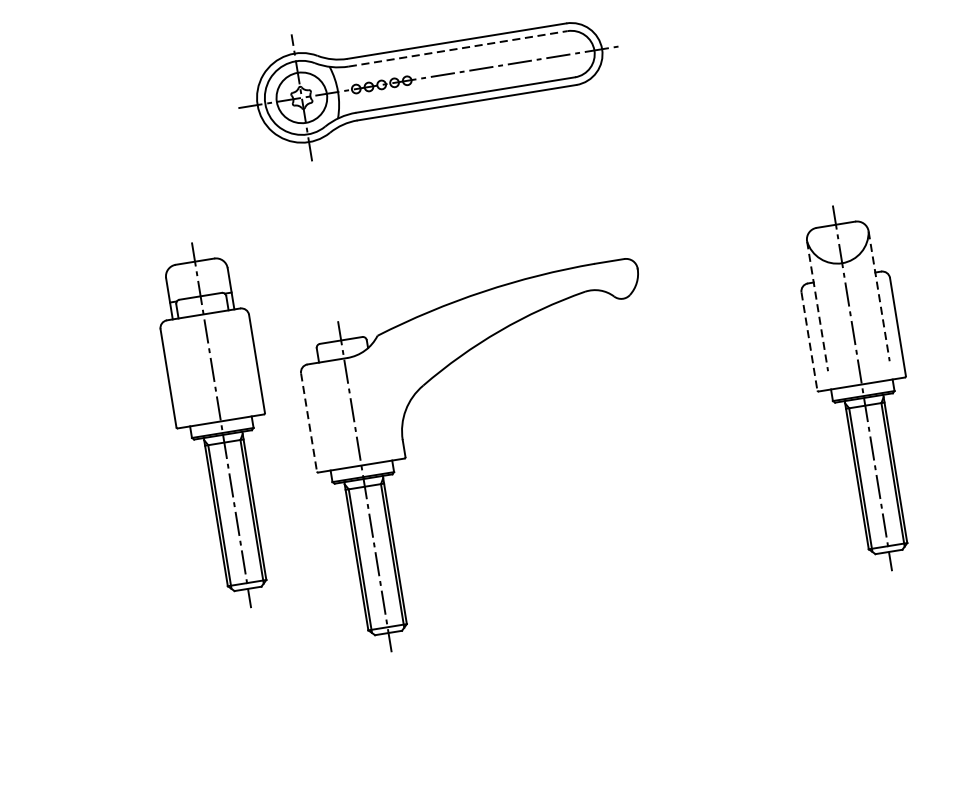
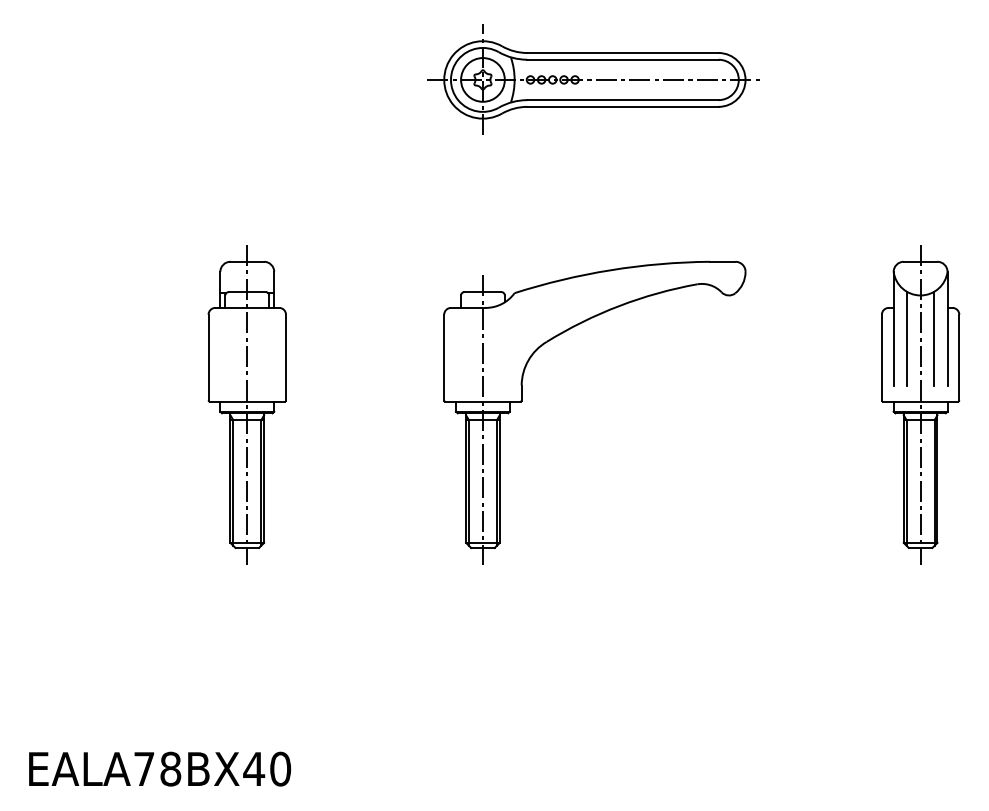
line: (457, 48) -> (622, 59), dashed -> solid
line: (879, 296) -> (947, 328), dashed -> solid
line: (817, 306) -> (893, 328), dashed -> solid
line: (866, 309) -> (934, 338), added
line: (835, 314) -> (907, 338), added
line: (808, 341) -> (881, 357), dashed -> solid
line: (309, 422) -> (444, 357), dashed -> solid
part: (220, 424) -> (246, 404), moved

